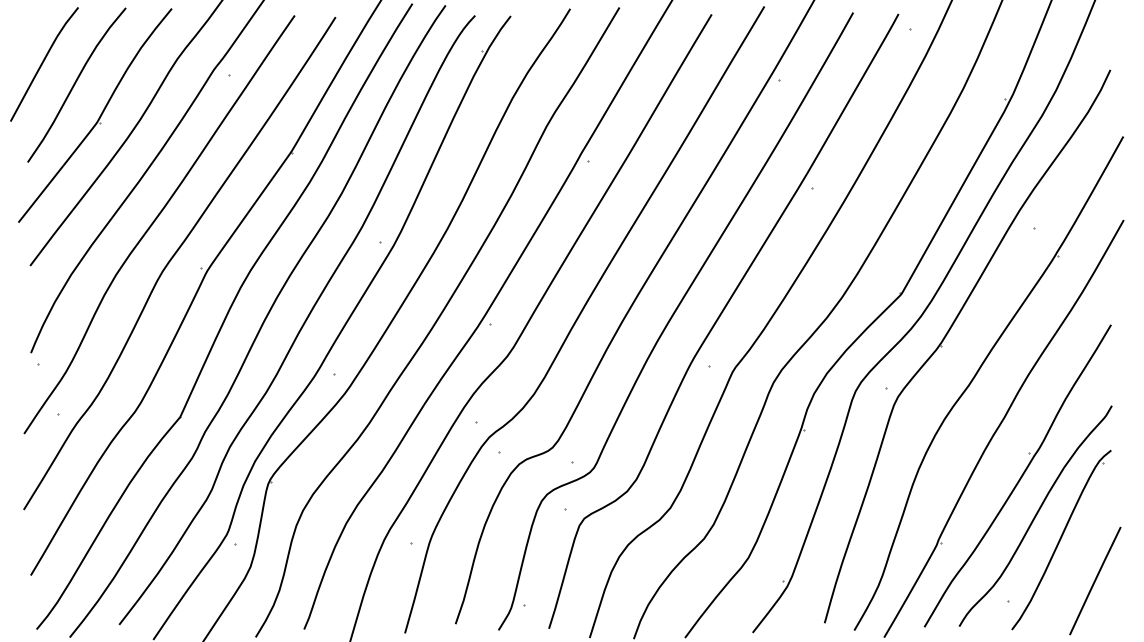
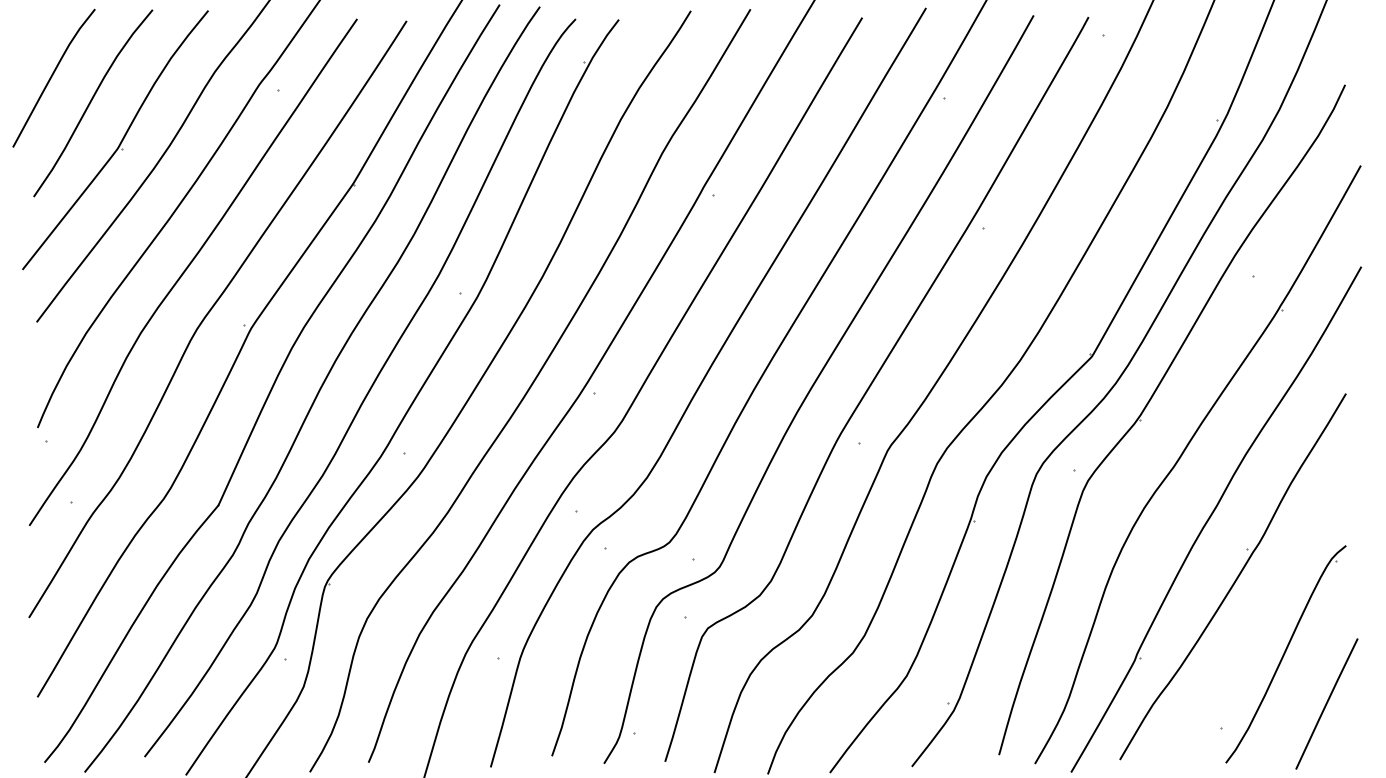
curve: (1035, 515) -> (1254, 624), removed

